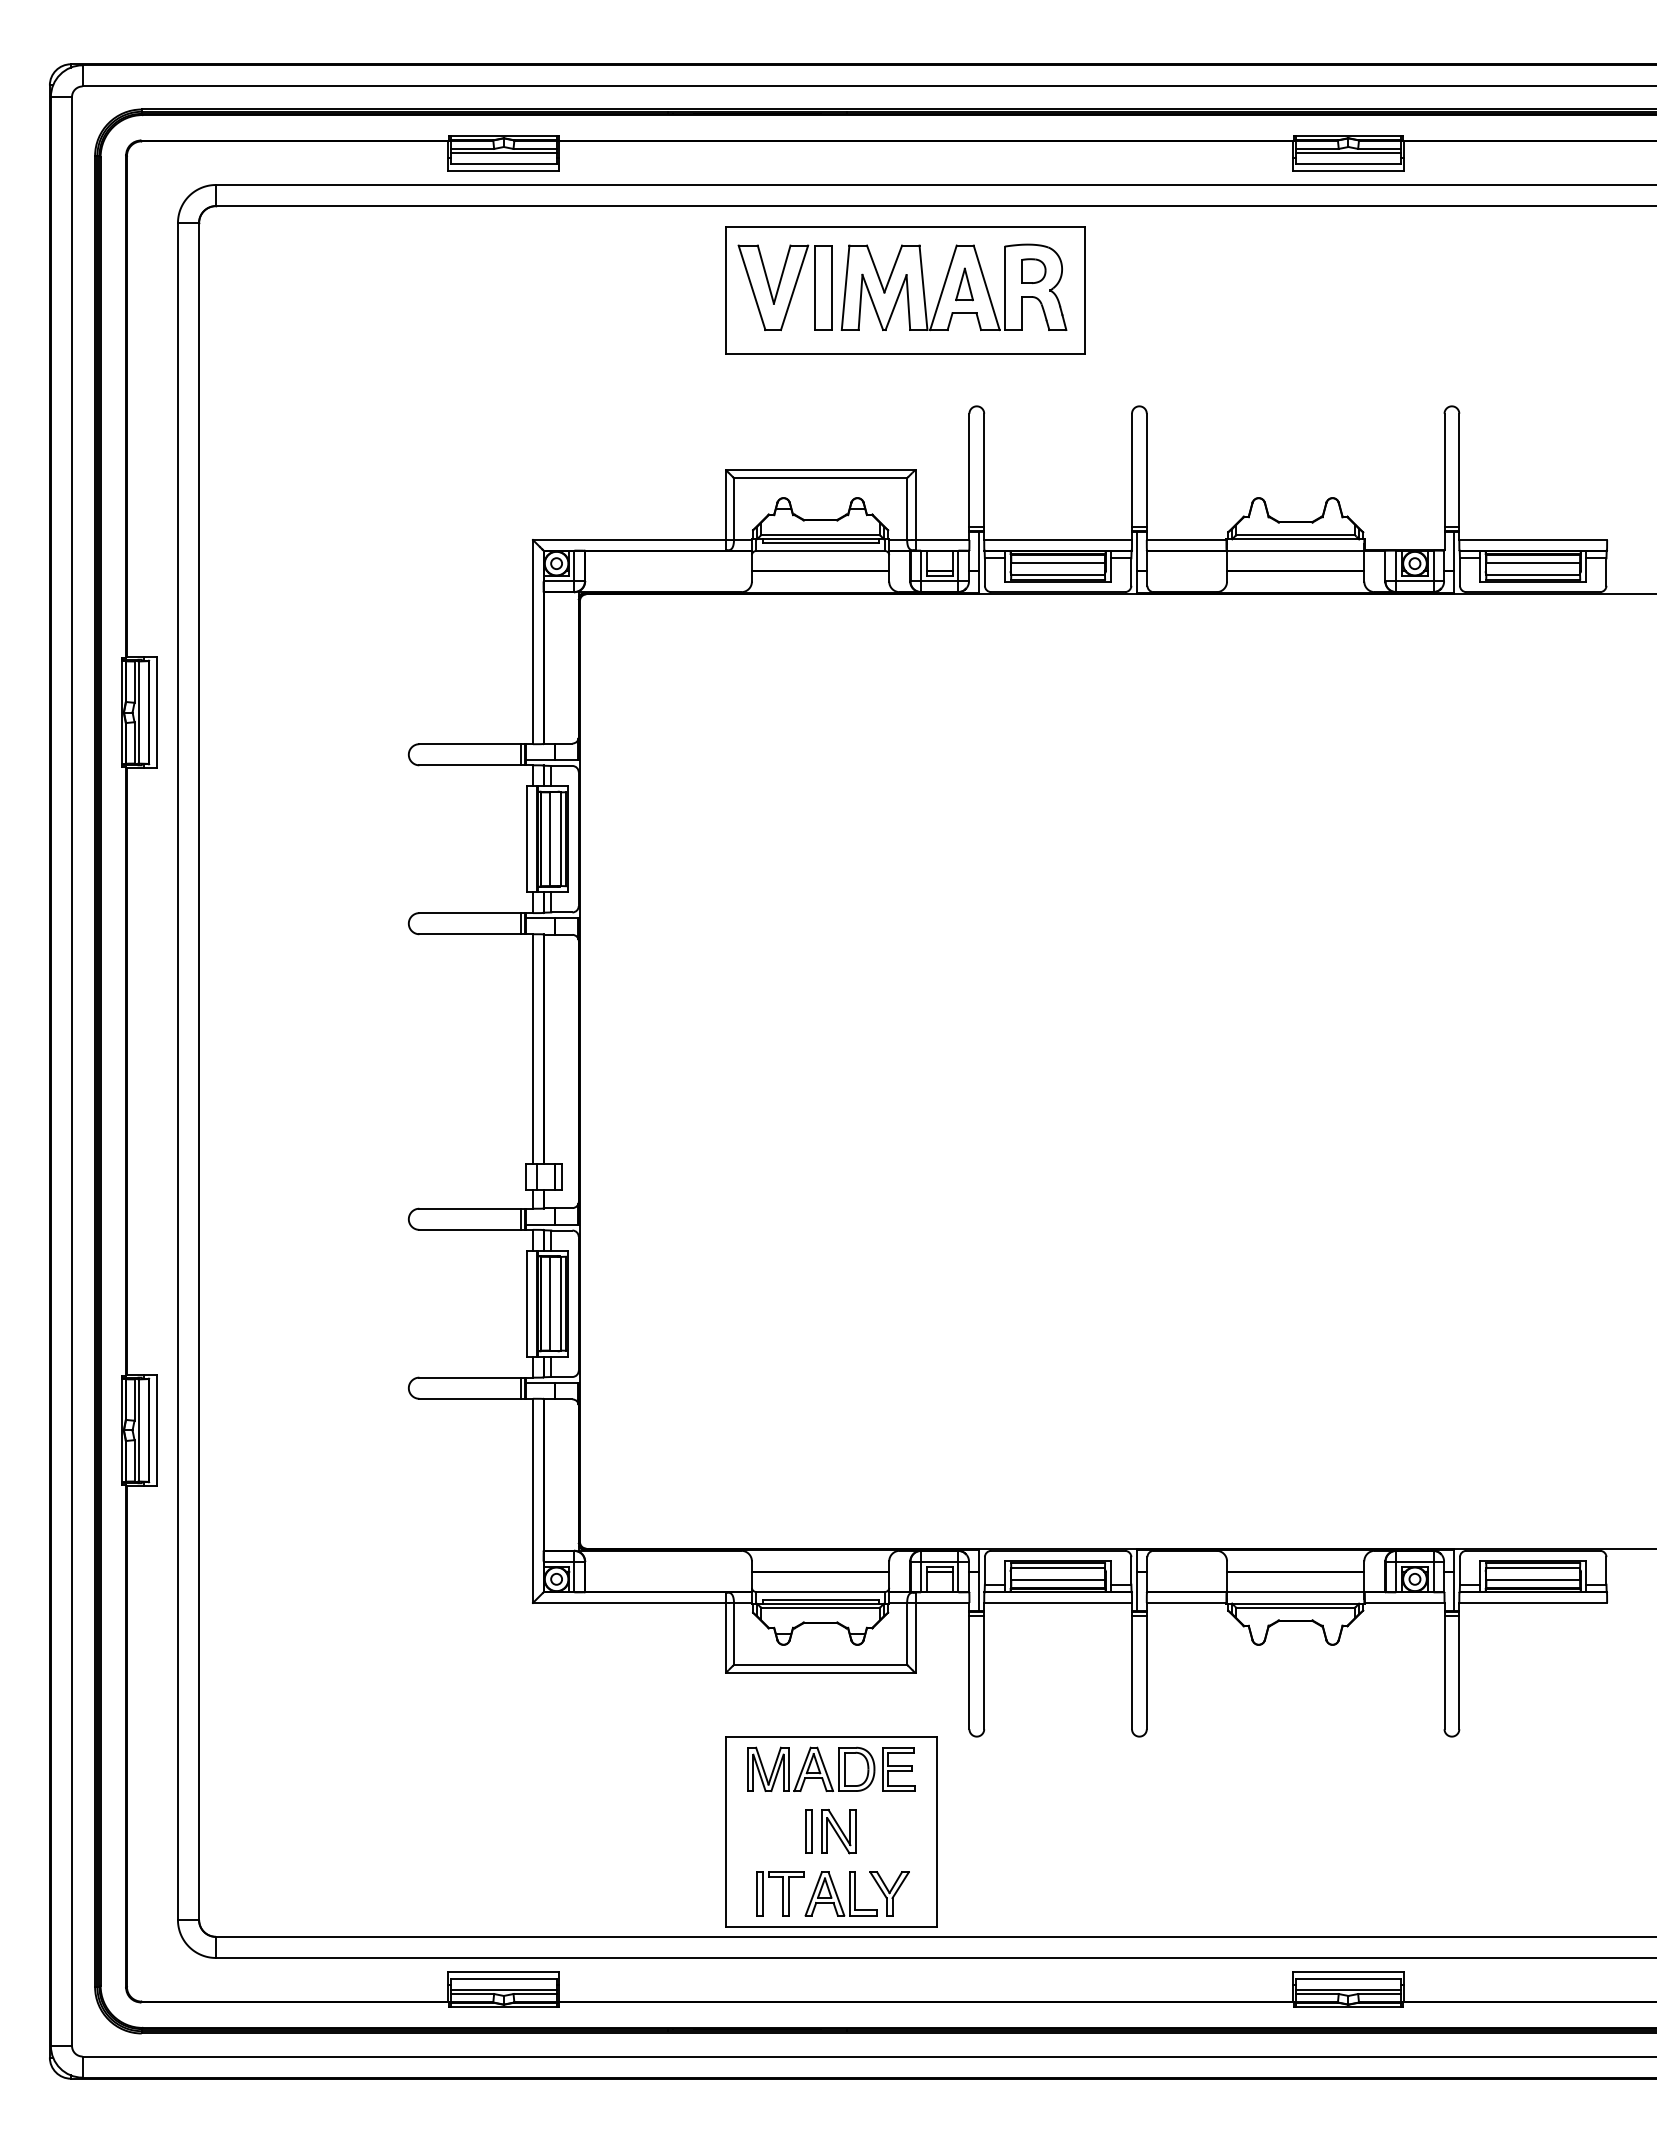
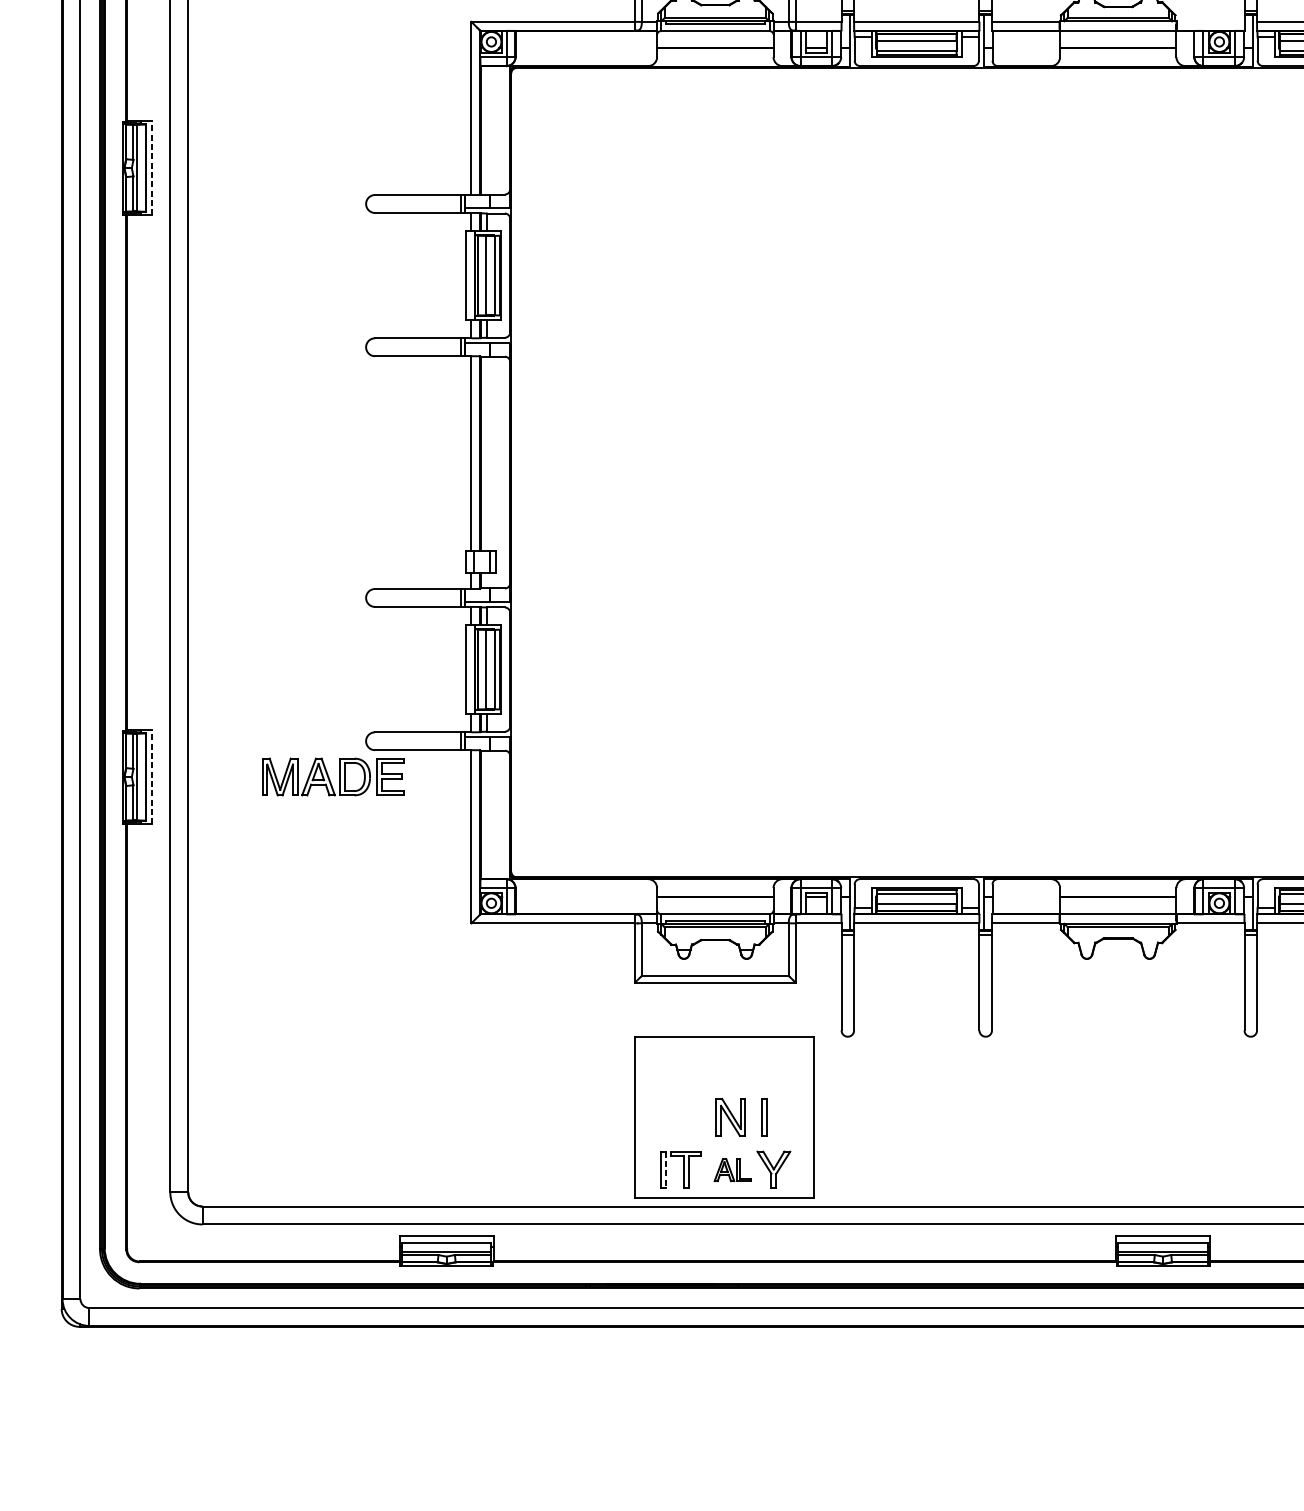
line: (156, 712) -> (152, 168), solid -> dashed
line: (156, 1430) -> (152, 777), solid -> dashed
part: (831, 1768) -> (333, 776), moved
part: (808, 1831) -> (764, 1117), moved
line: (762, 1893) -> (666, 1169), solid -> dashed
part: (840, 1893) -> (732, 1169), size x0.6

